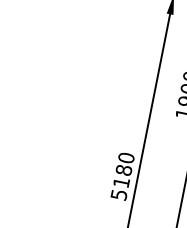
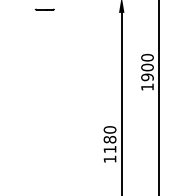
text: (118, 193) -> (109, 158), 5180 -> 1180

